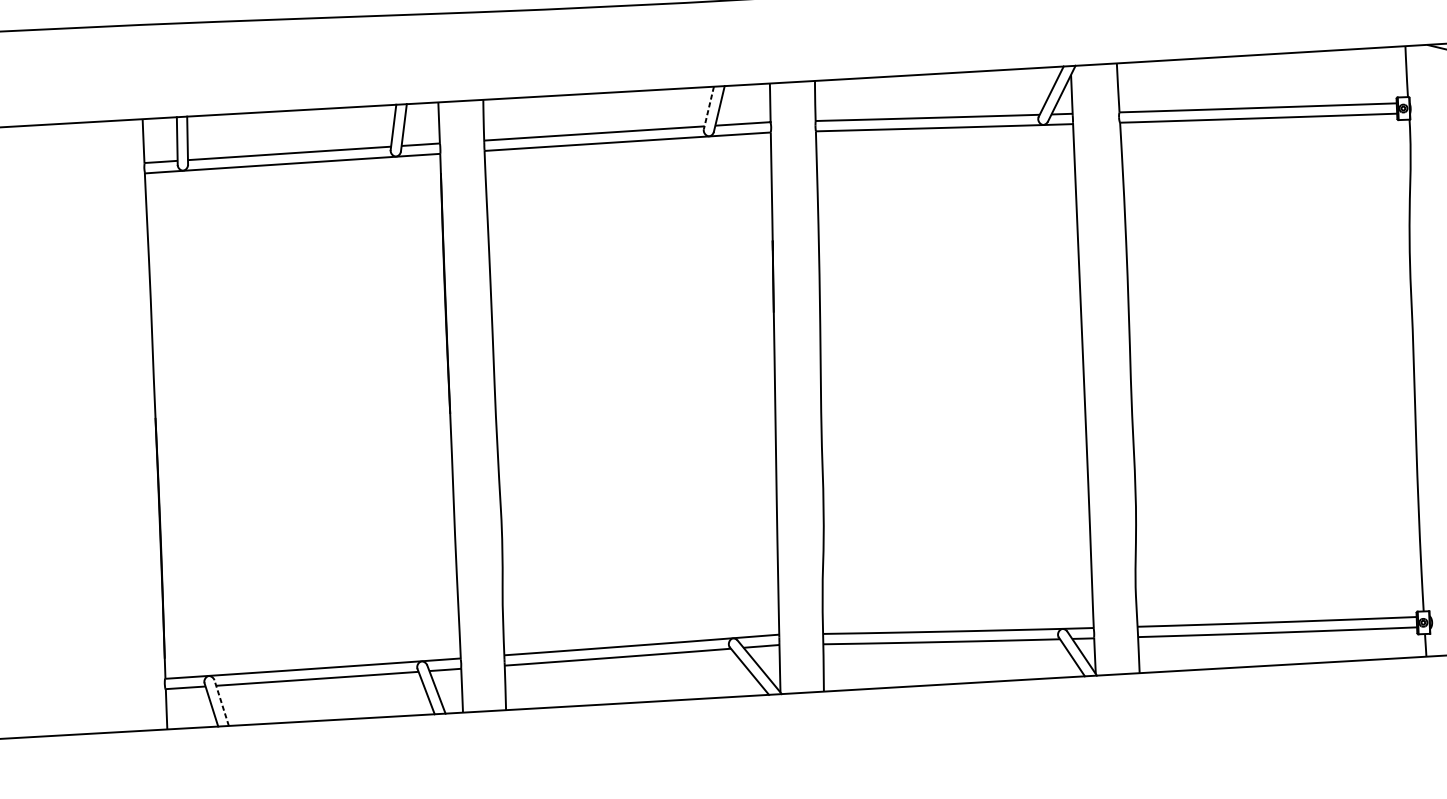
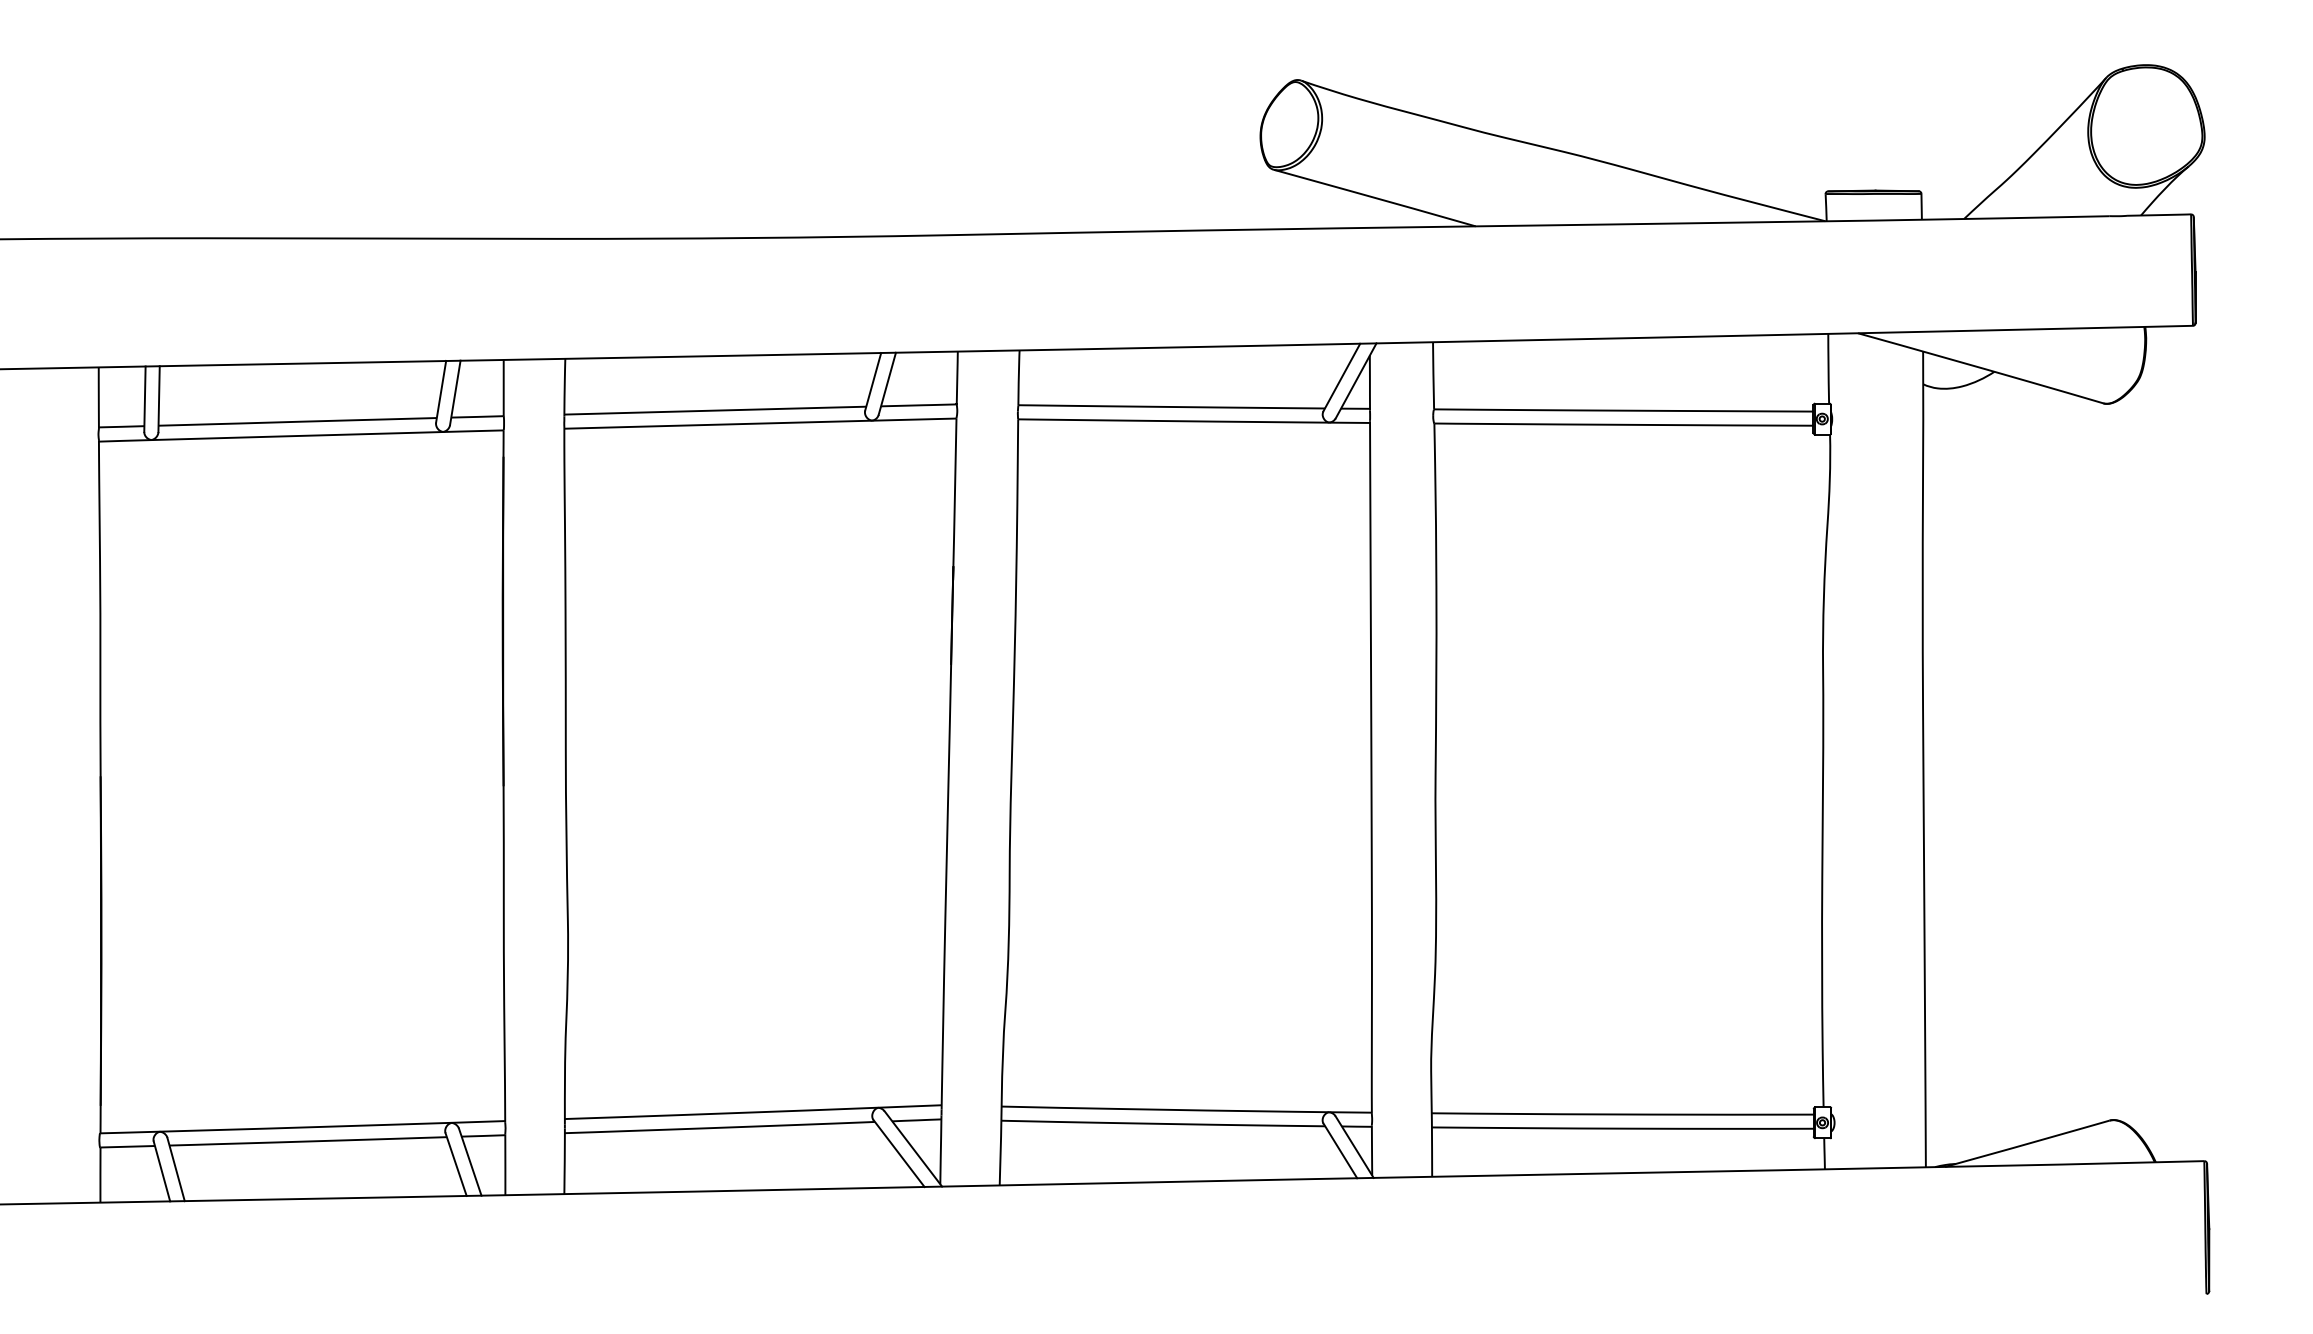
line: (709, 107) -> (873, 381), dashed -> solid
line: (221, 703) -> (176, 1169), dashed -> solid

